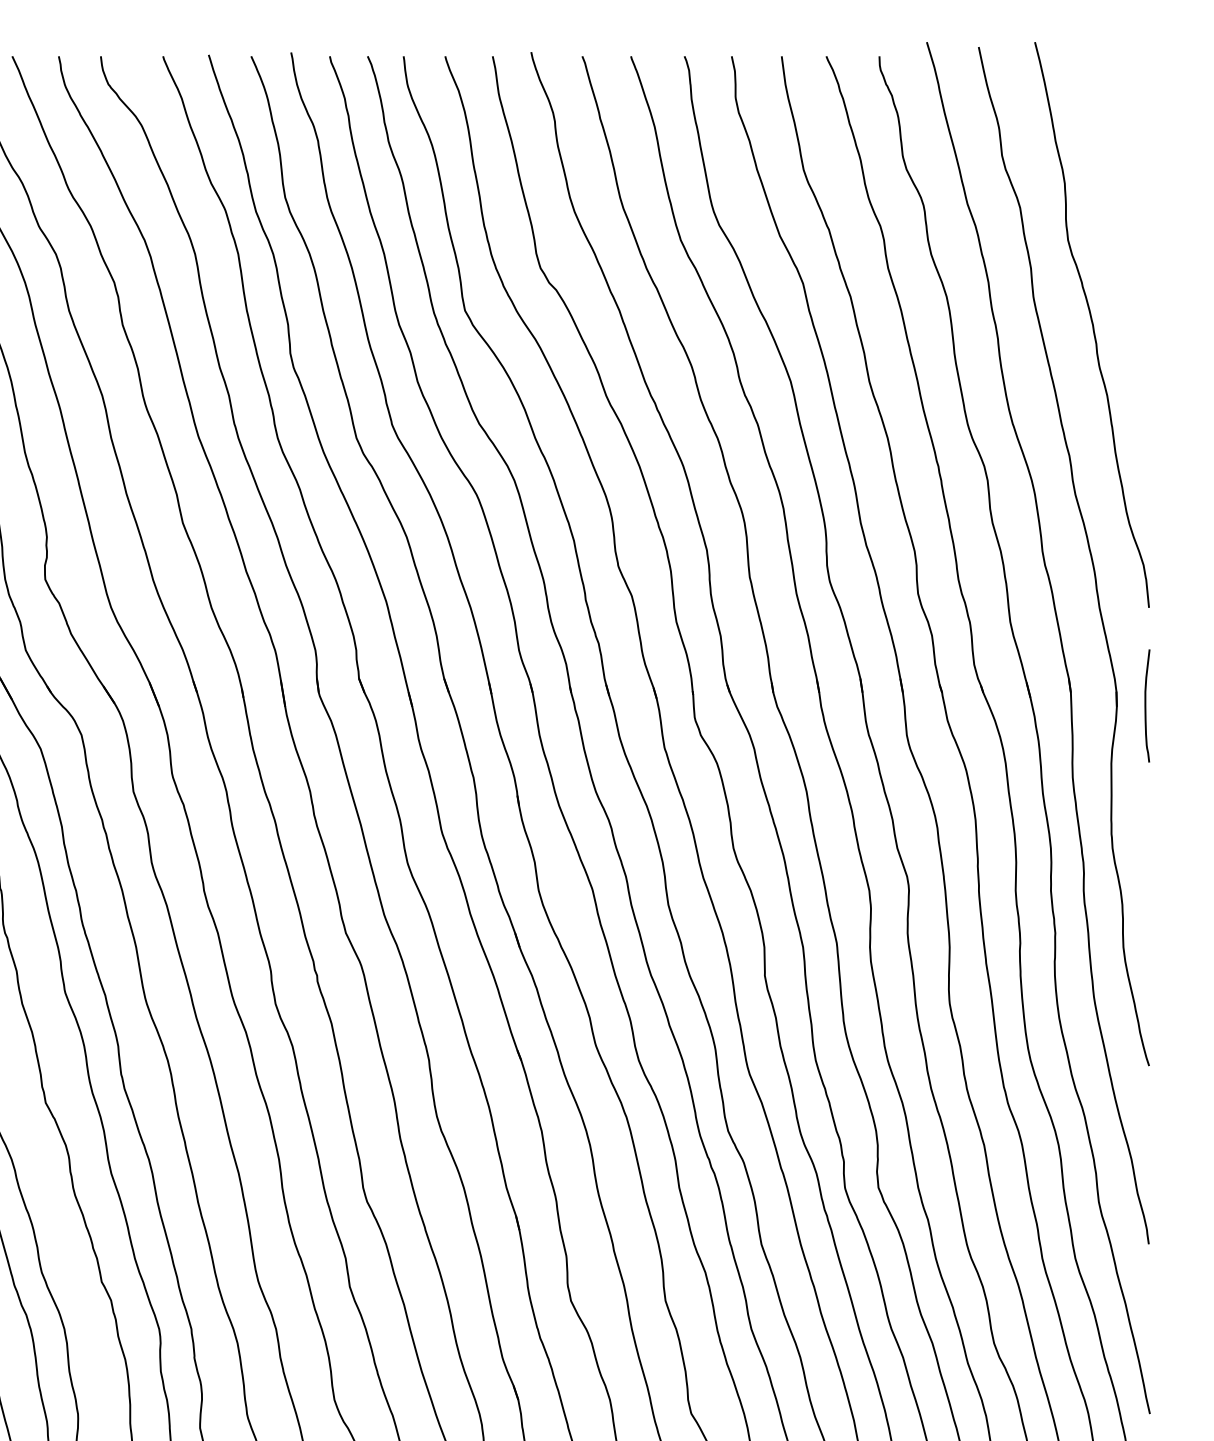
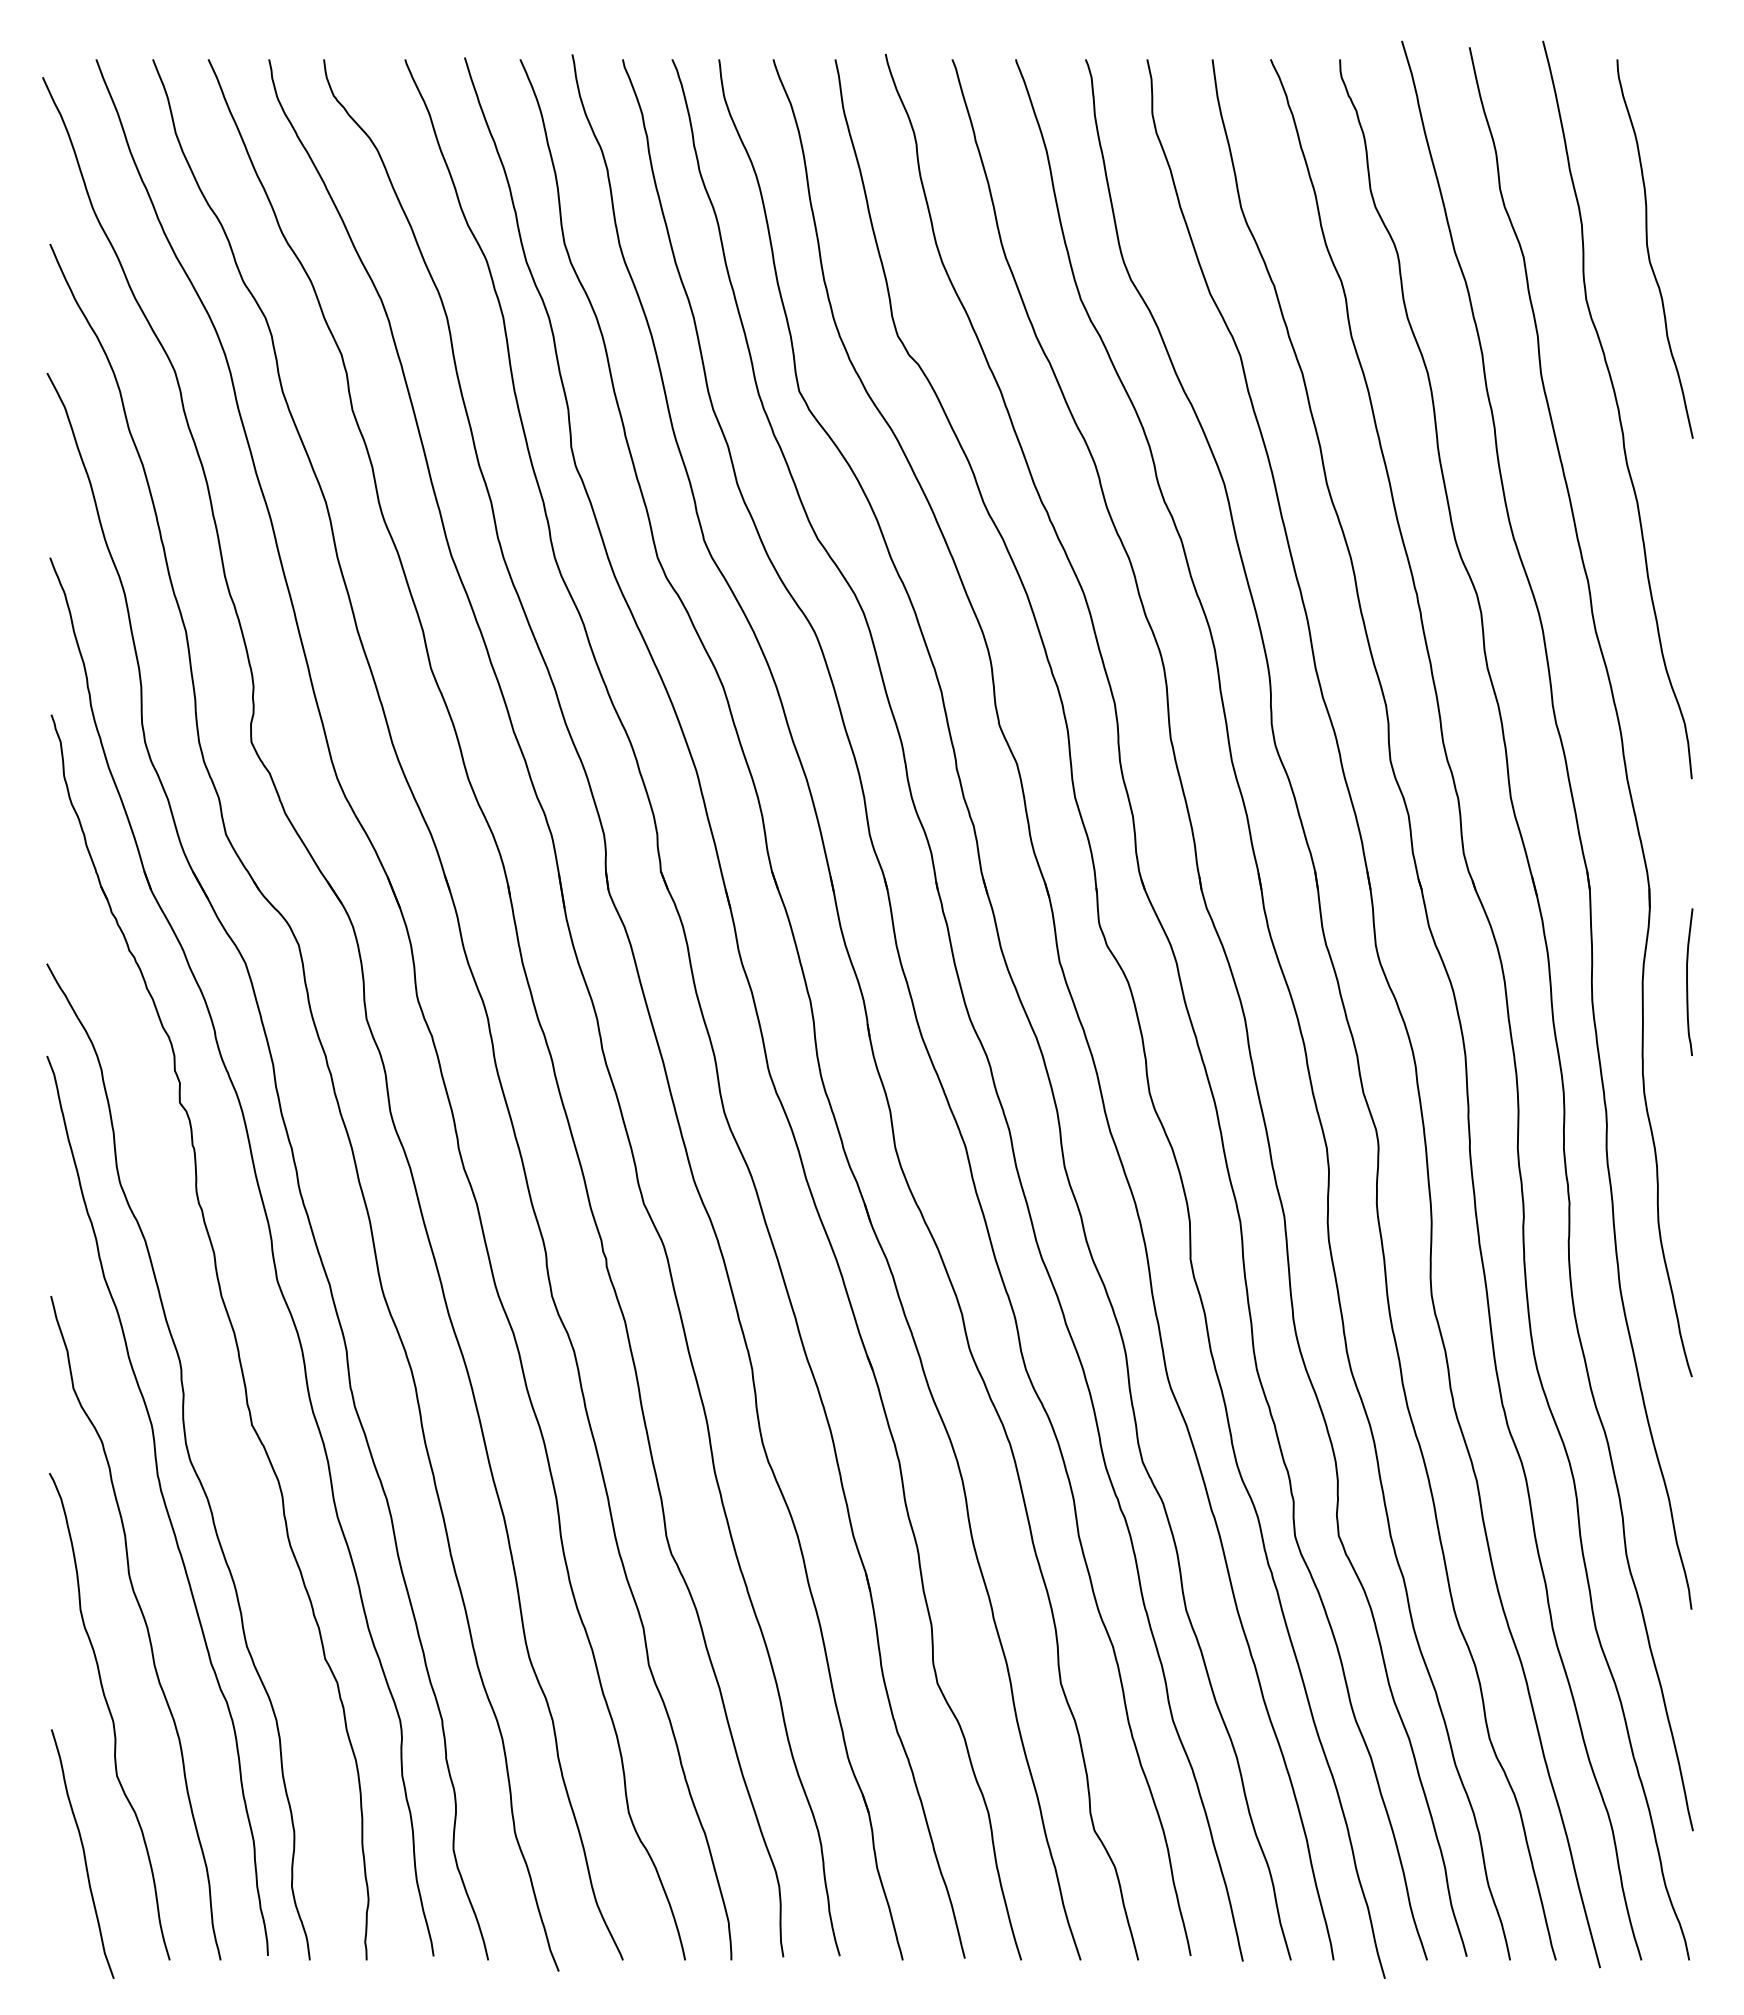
curve: (1115, 201) -> (1648, 248), added
curve: (1145, 705) -> (1687, 981), moved

